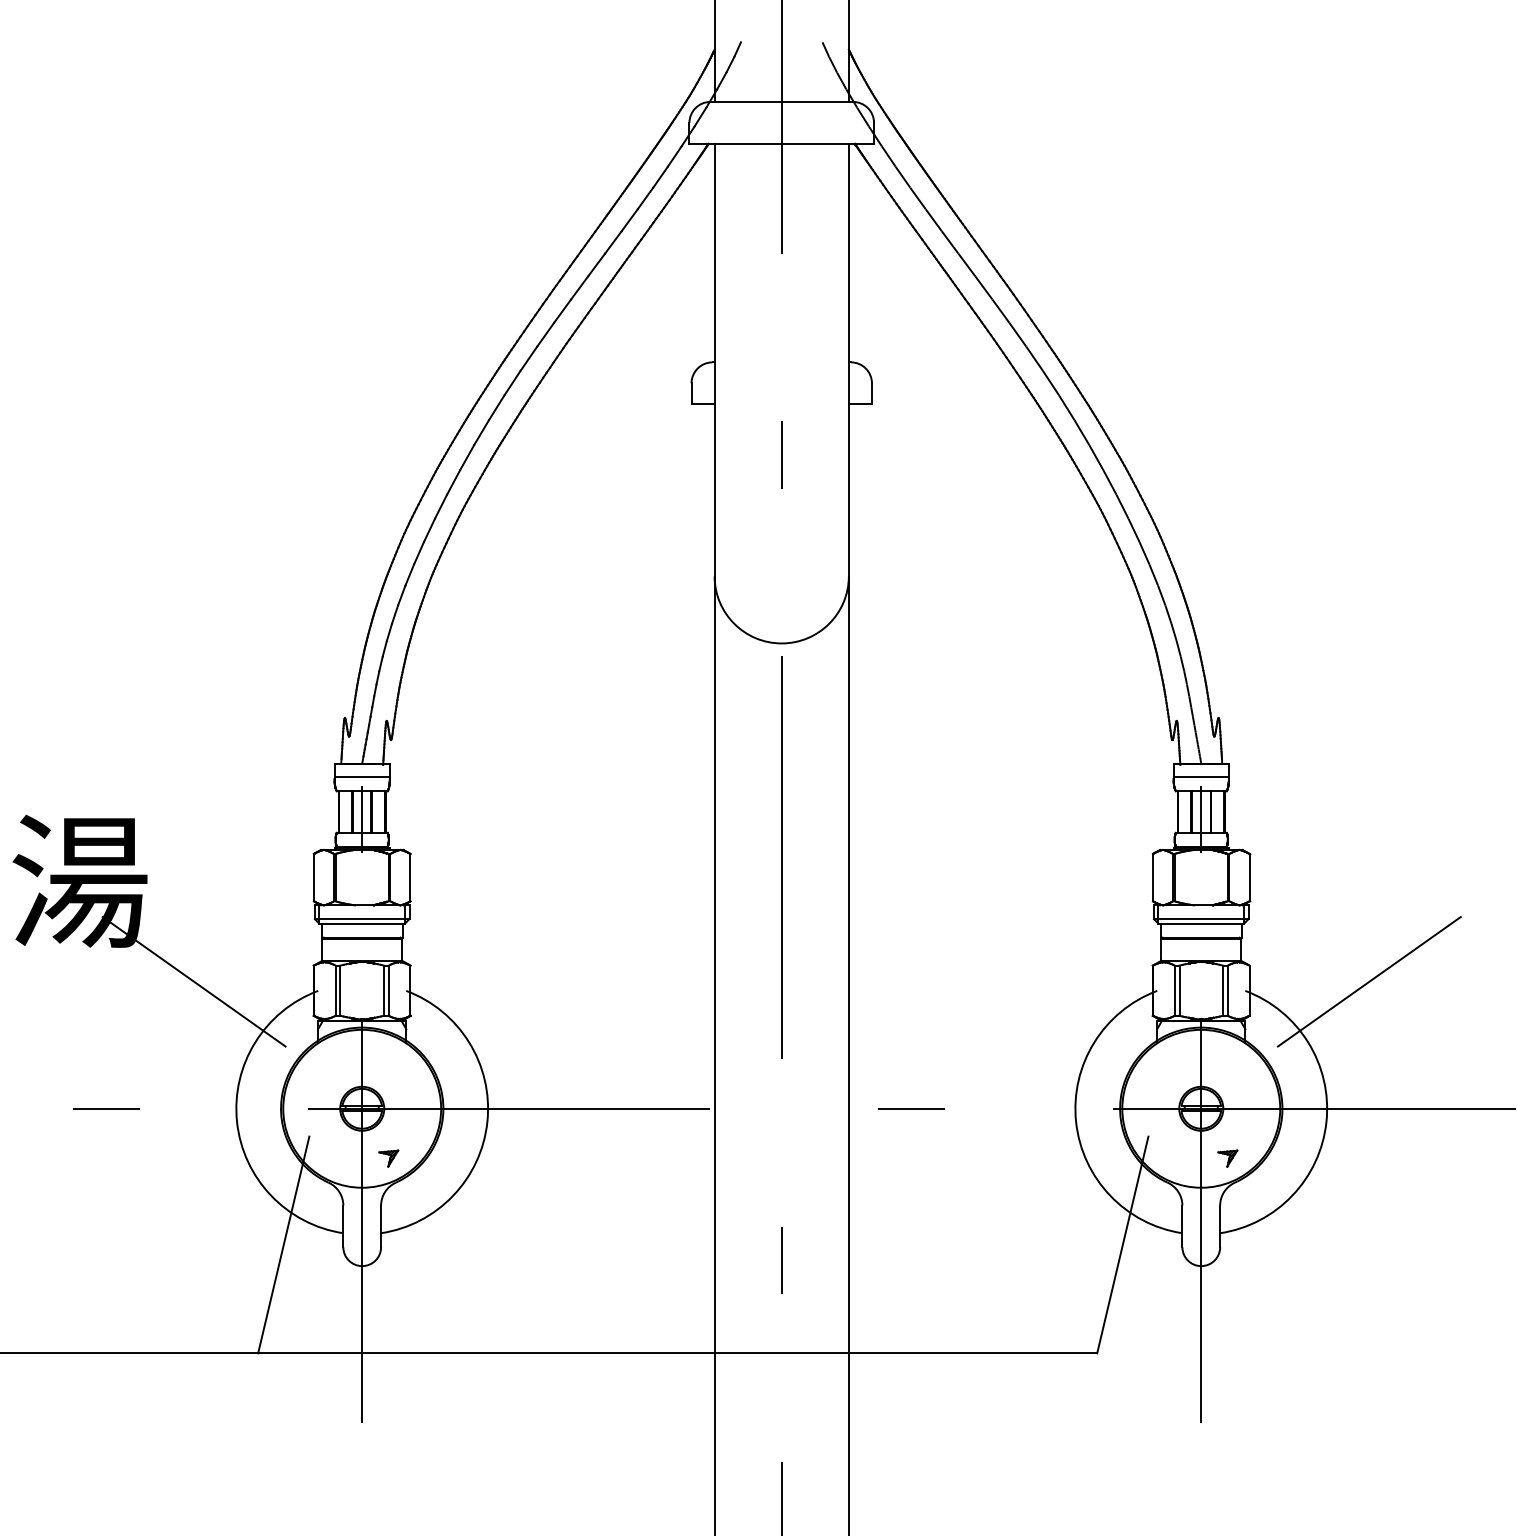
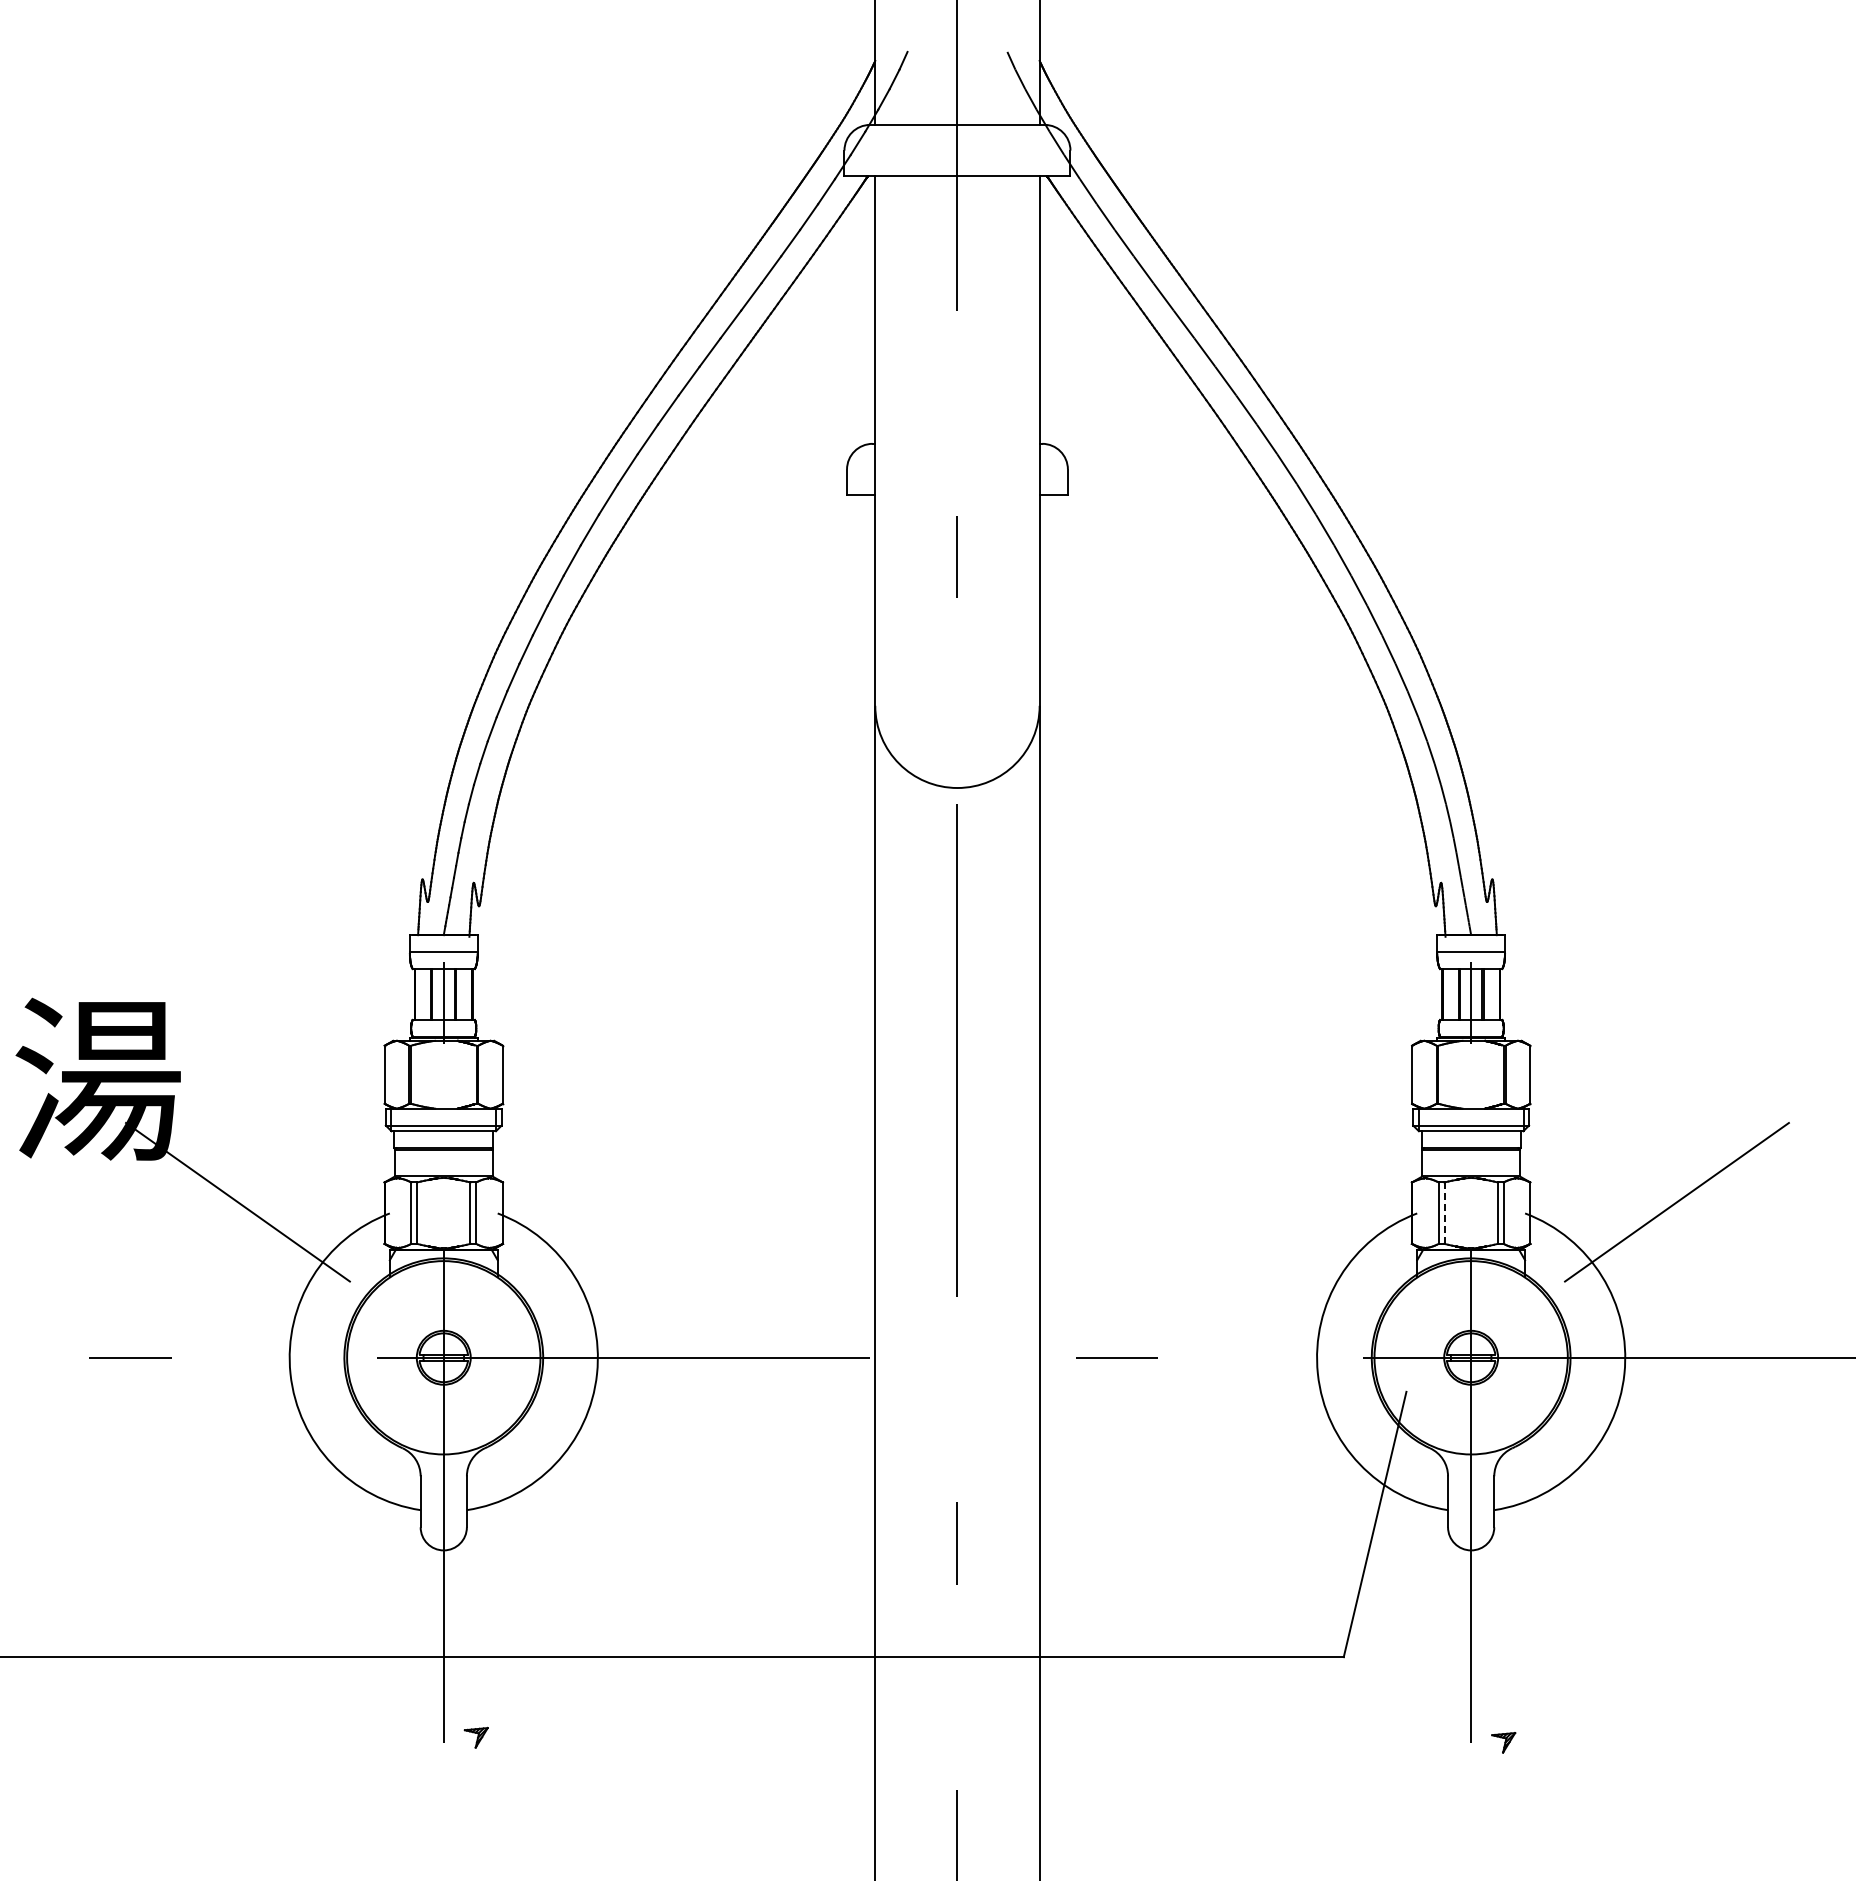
line: (1179, 990) -> (1444, 1213), solid -> dashed
part: (388, 1158) -> (475, 1737), moved
part: (1227, 1158) -> (1503, 1742), moved
line: (283, 1244) -> (347, 1524), removed

